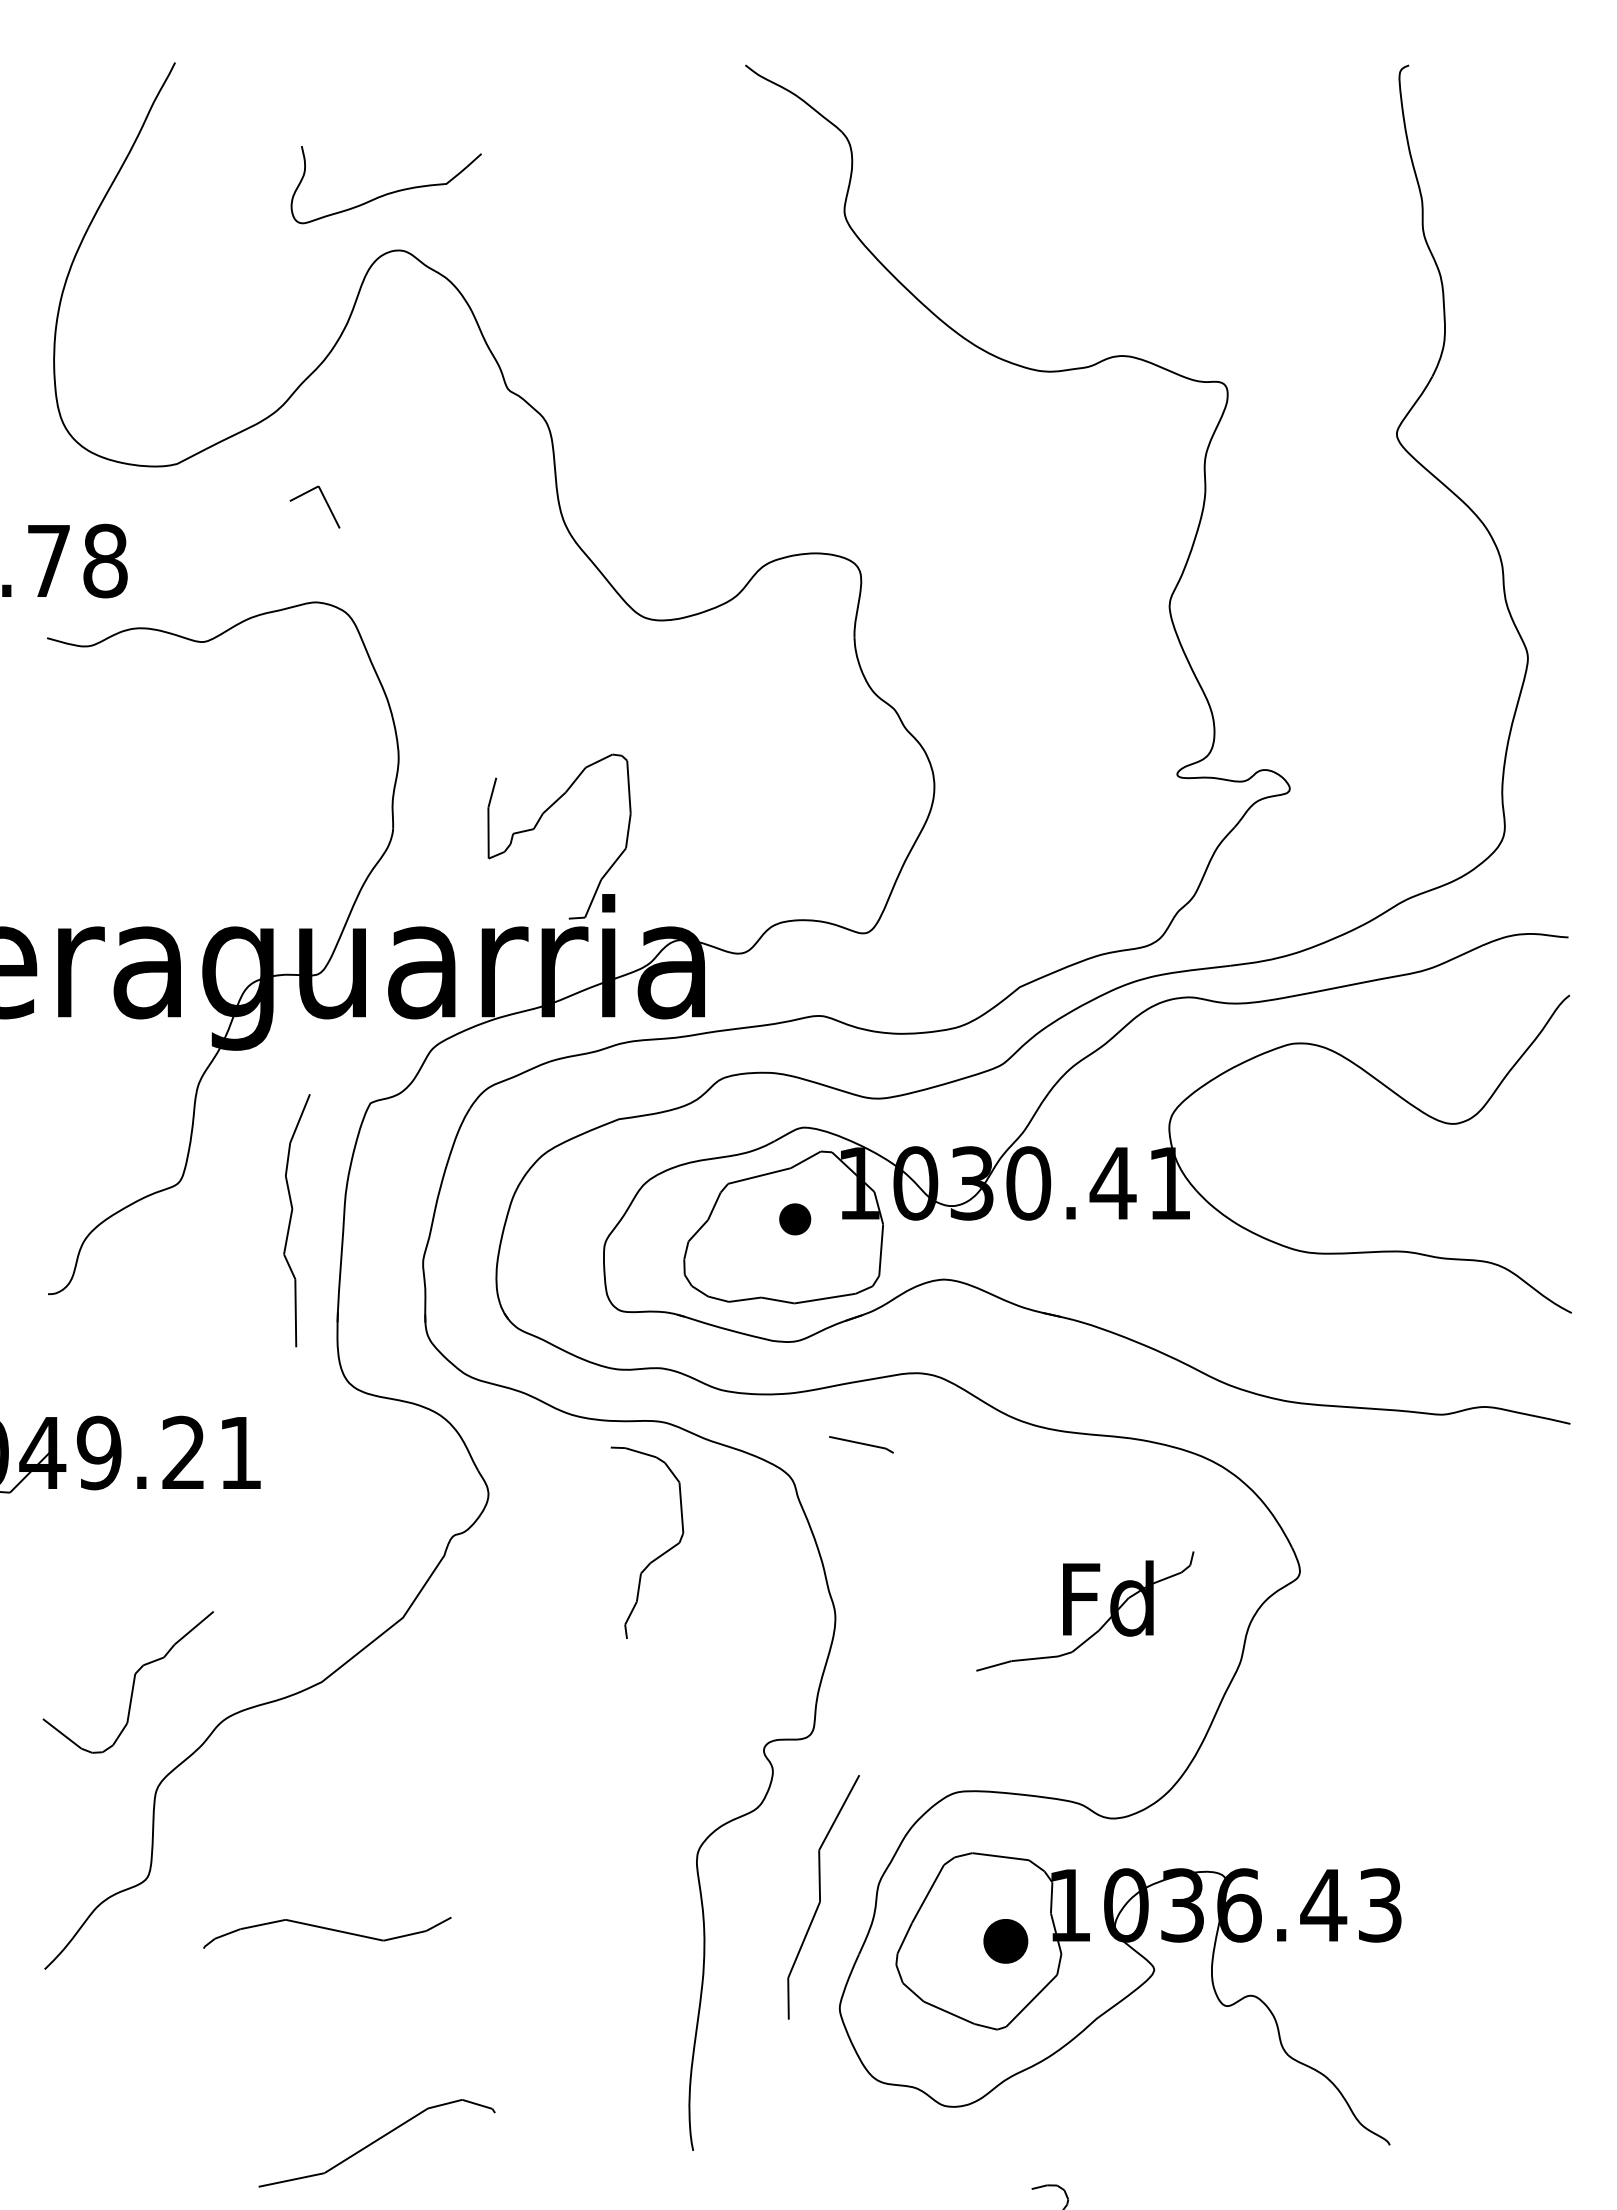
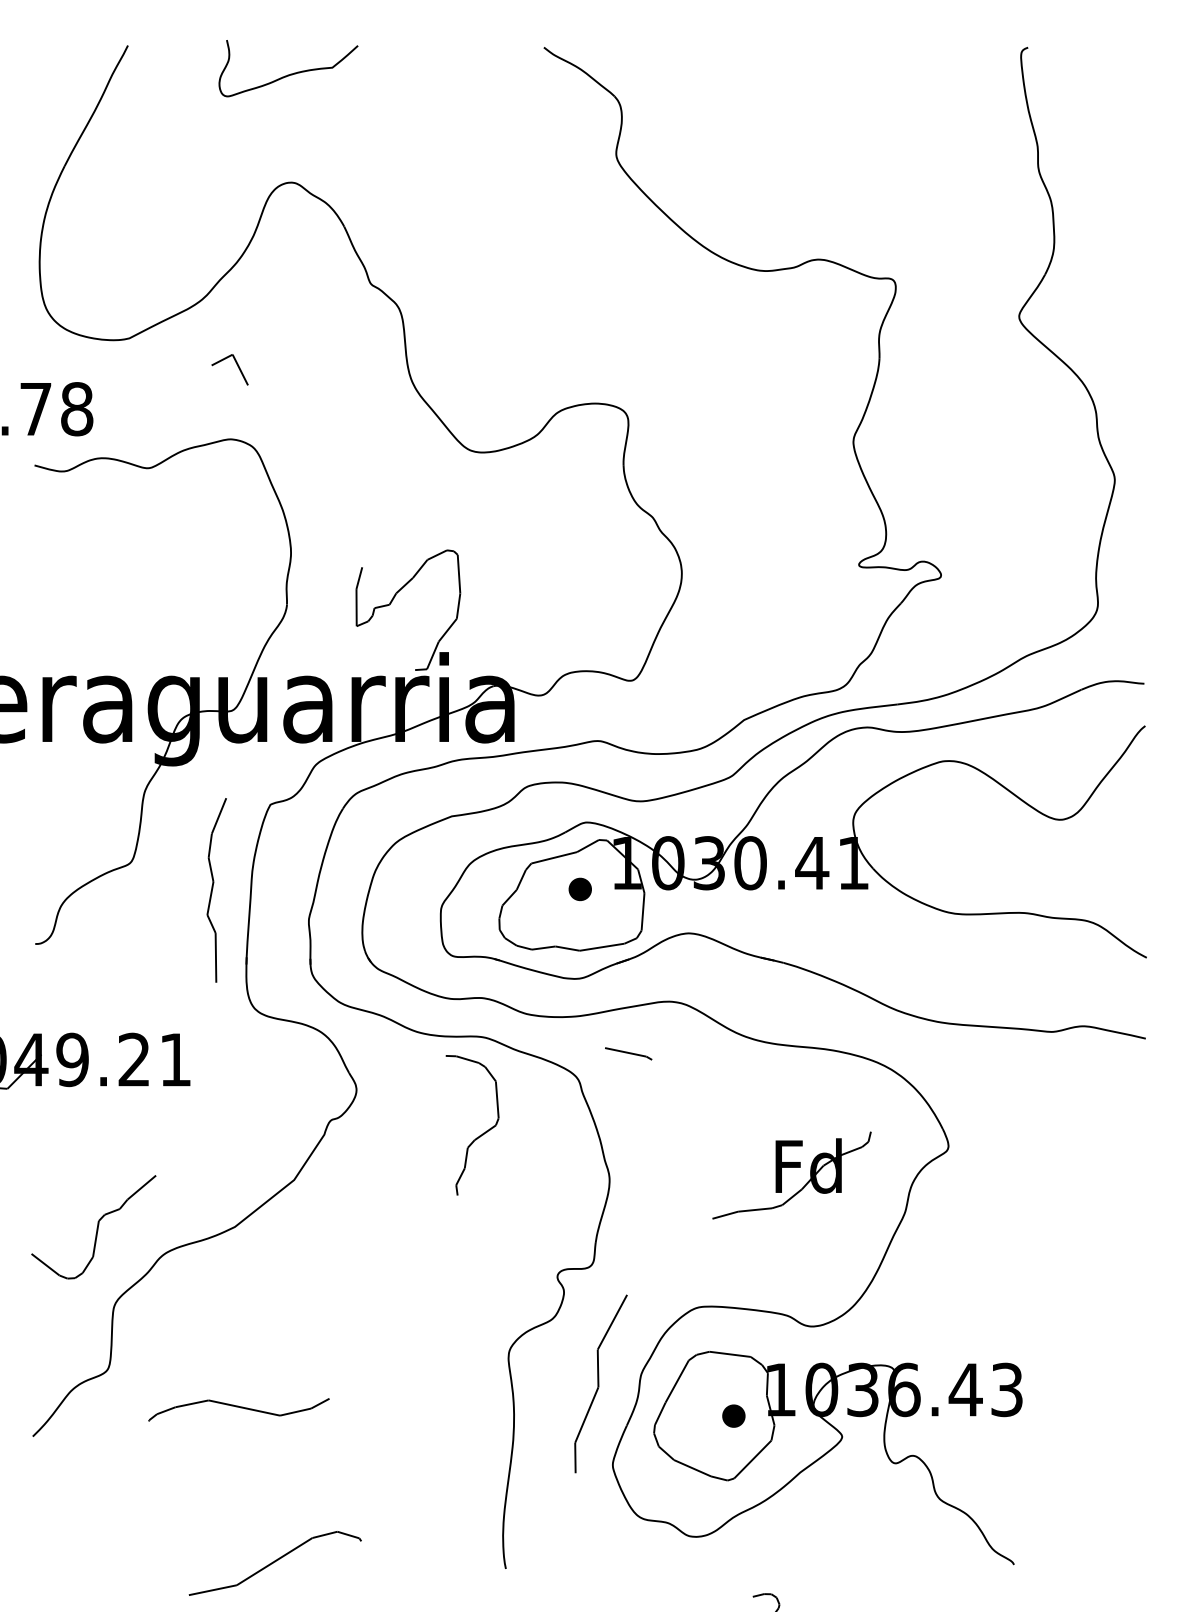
curve: (388, 192) -> (290, 73), moved
part: (1005, 1941) -> (733, 1416), size x0.71

